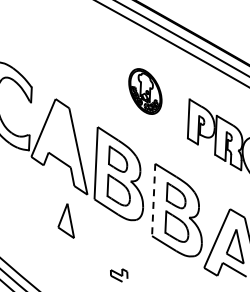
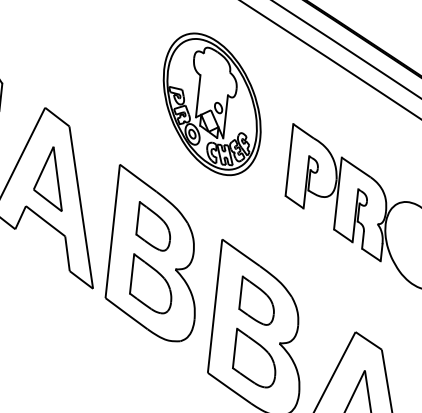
part: (145, 91) -> (212, 104), size x1.67
line: (153, 199) -> (214, 305), dashed -> solid
part: (65, 220) -> (47, 177), moved

